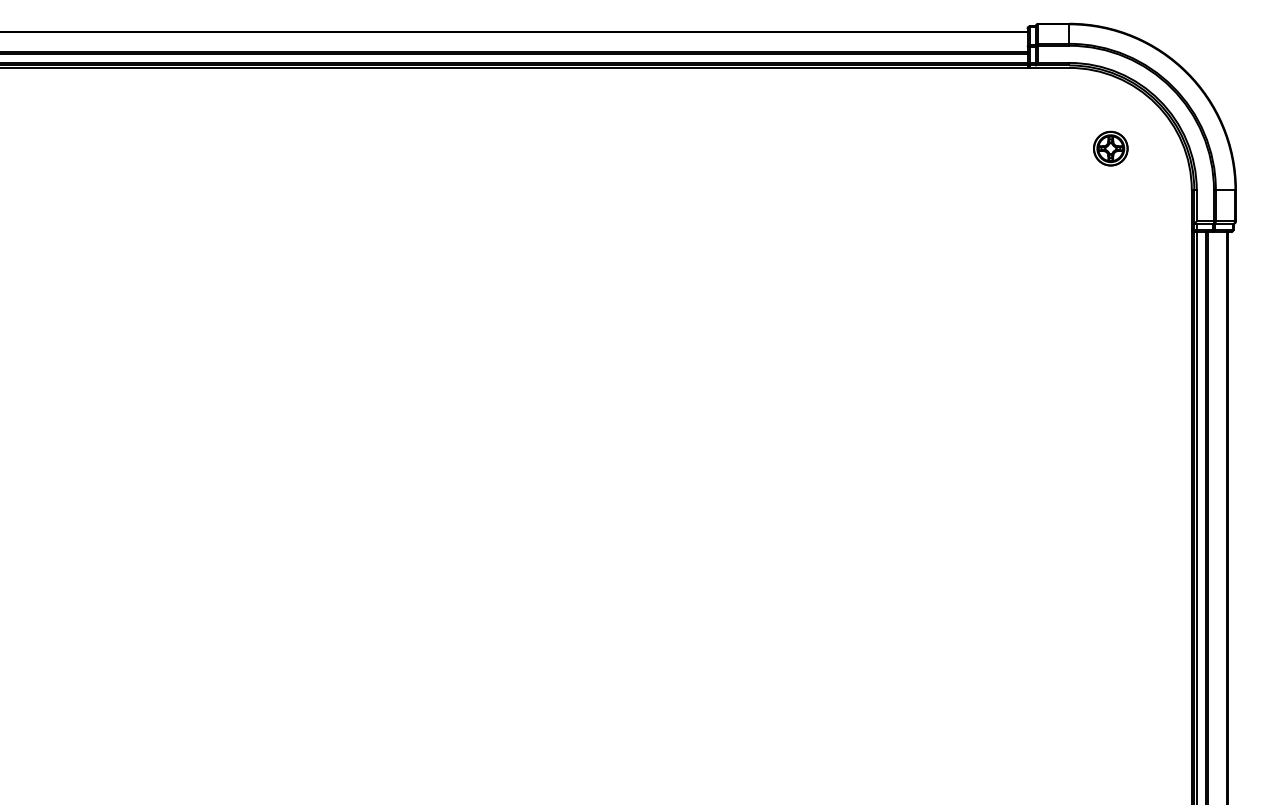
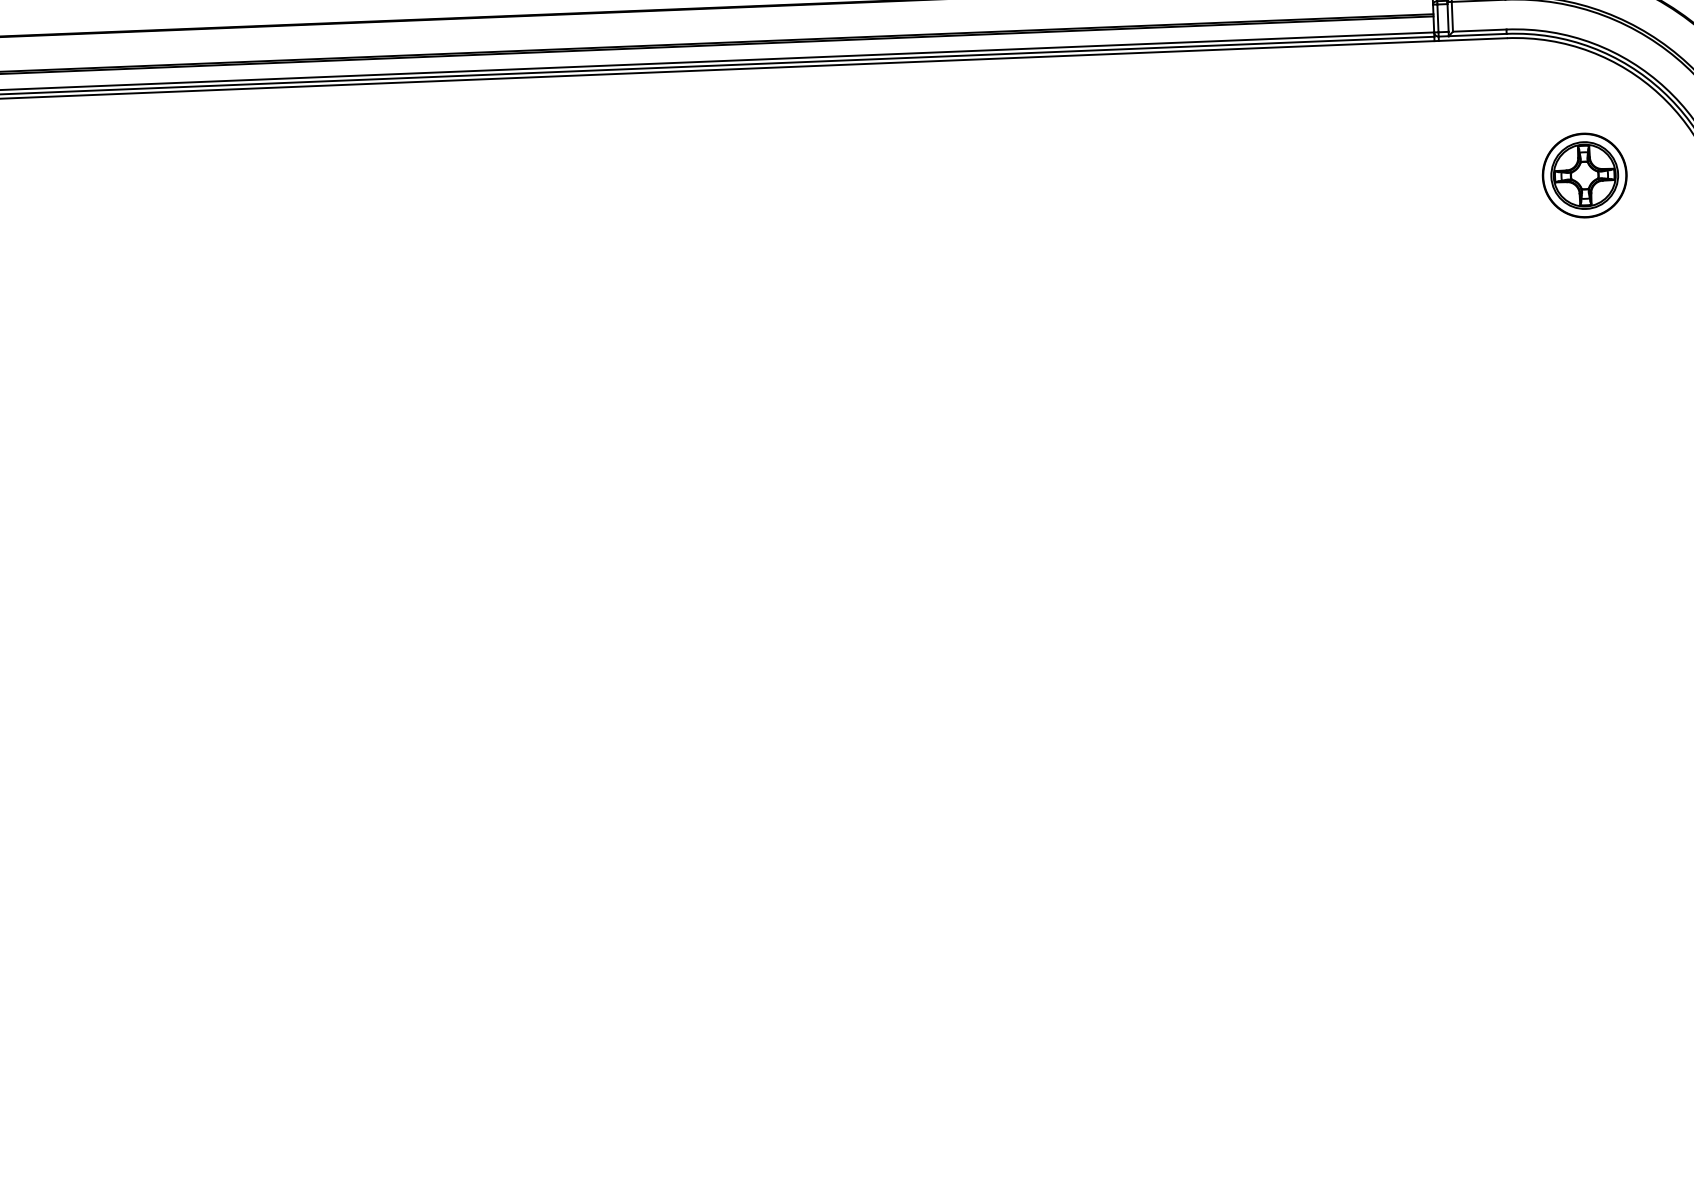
part: (1110, 148) -> (1583, 175), size x1.43

